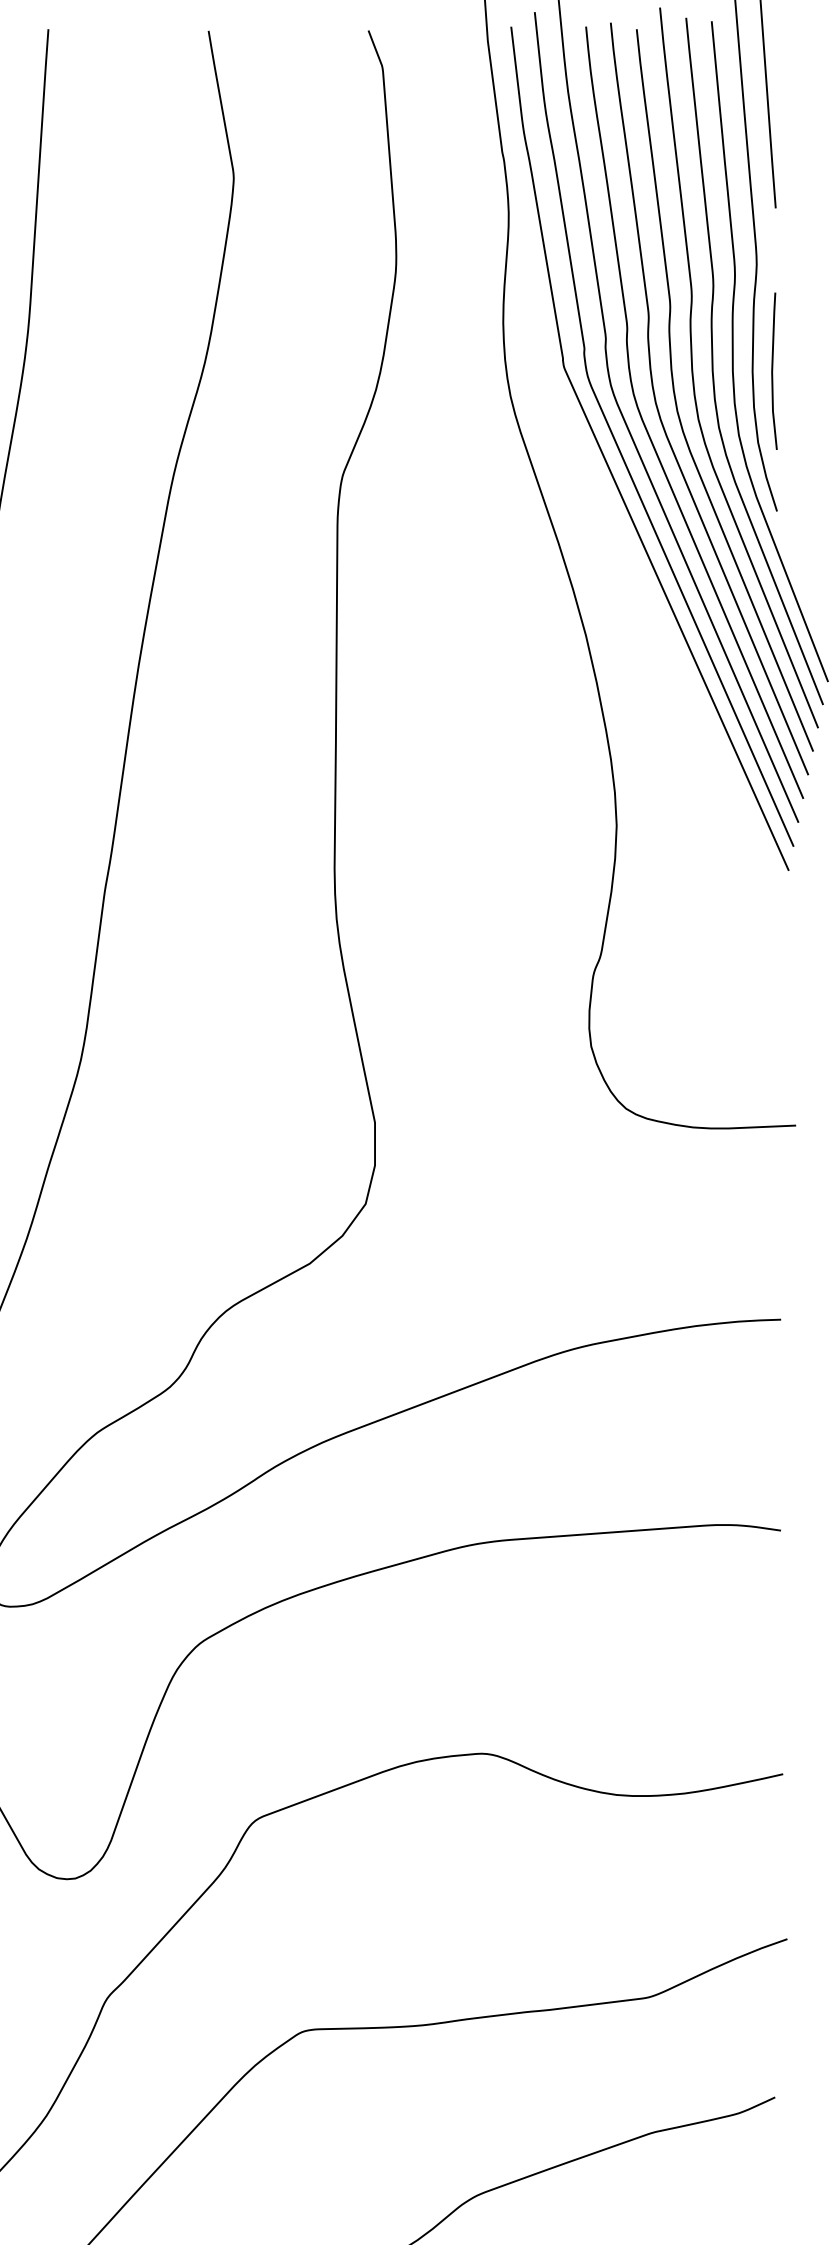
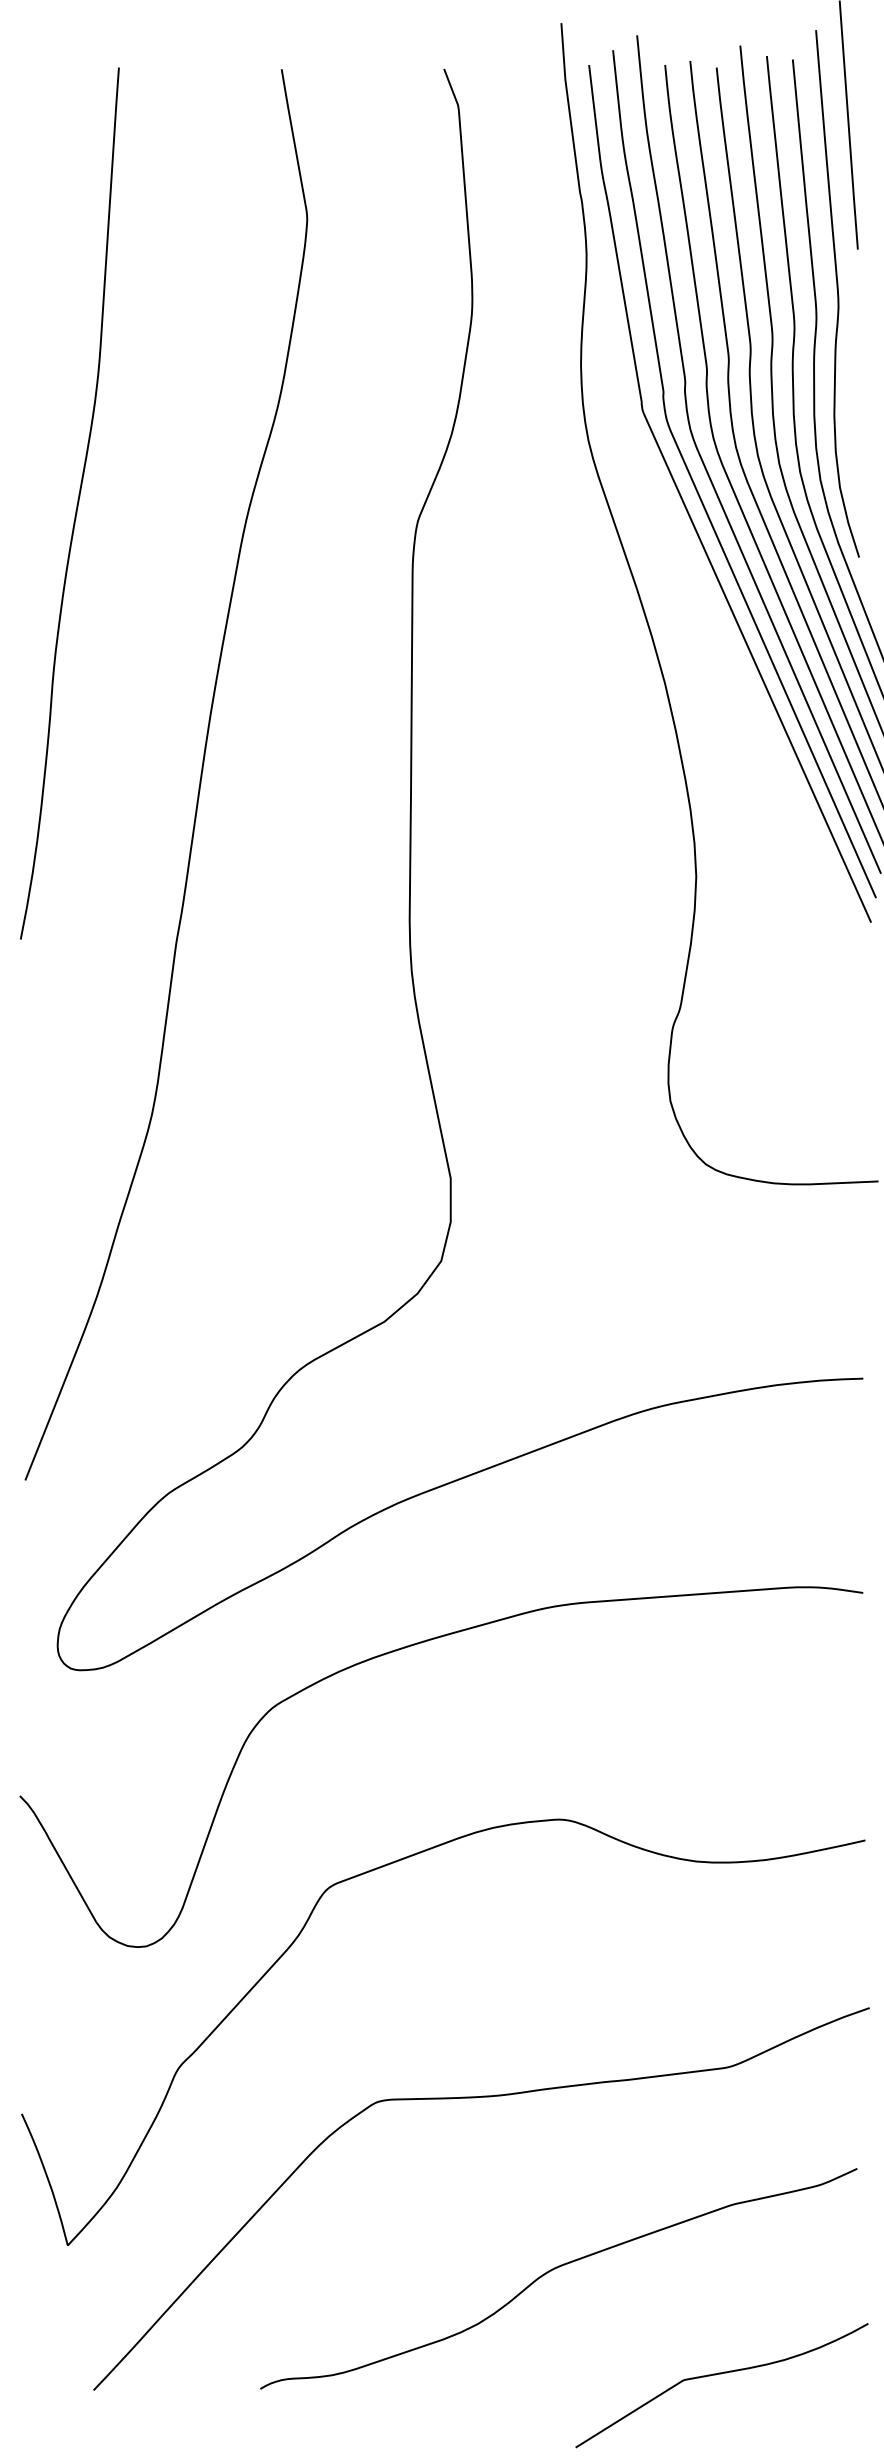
curve: (773, 370) -> (855, 414), removed

